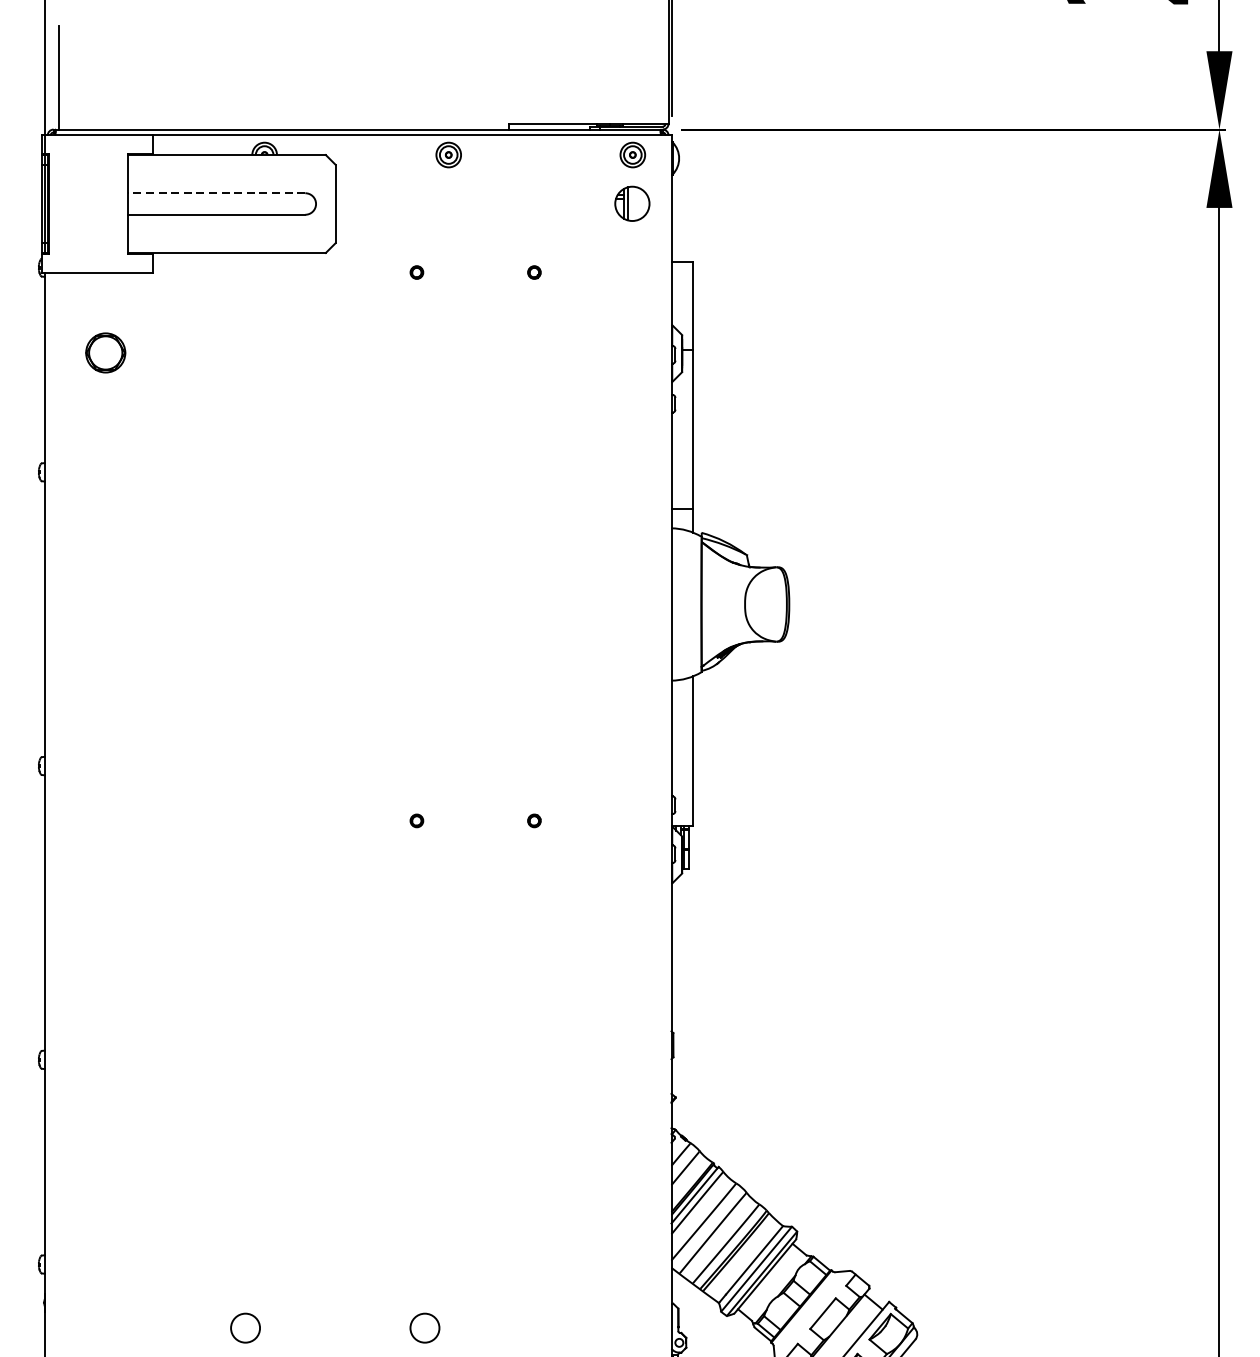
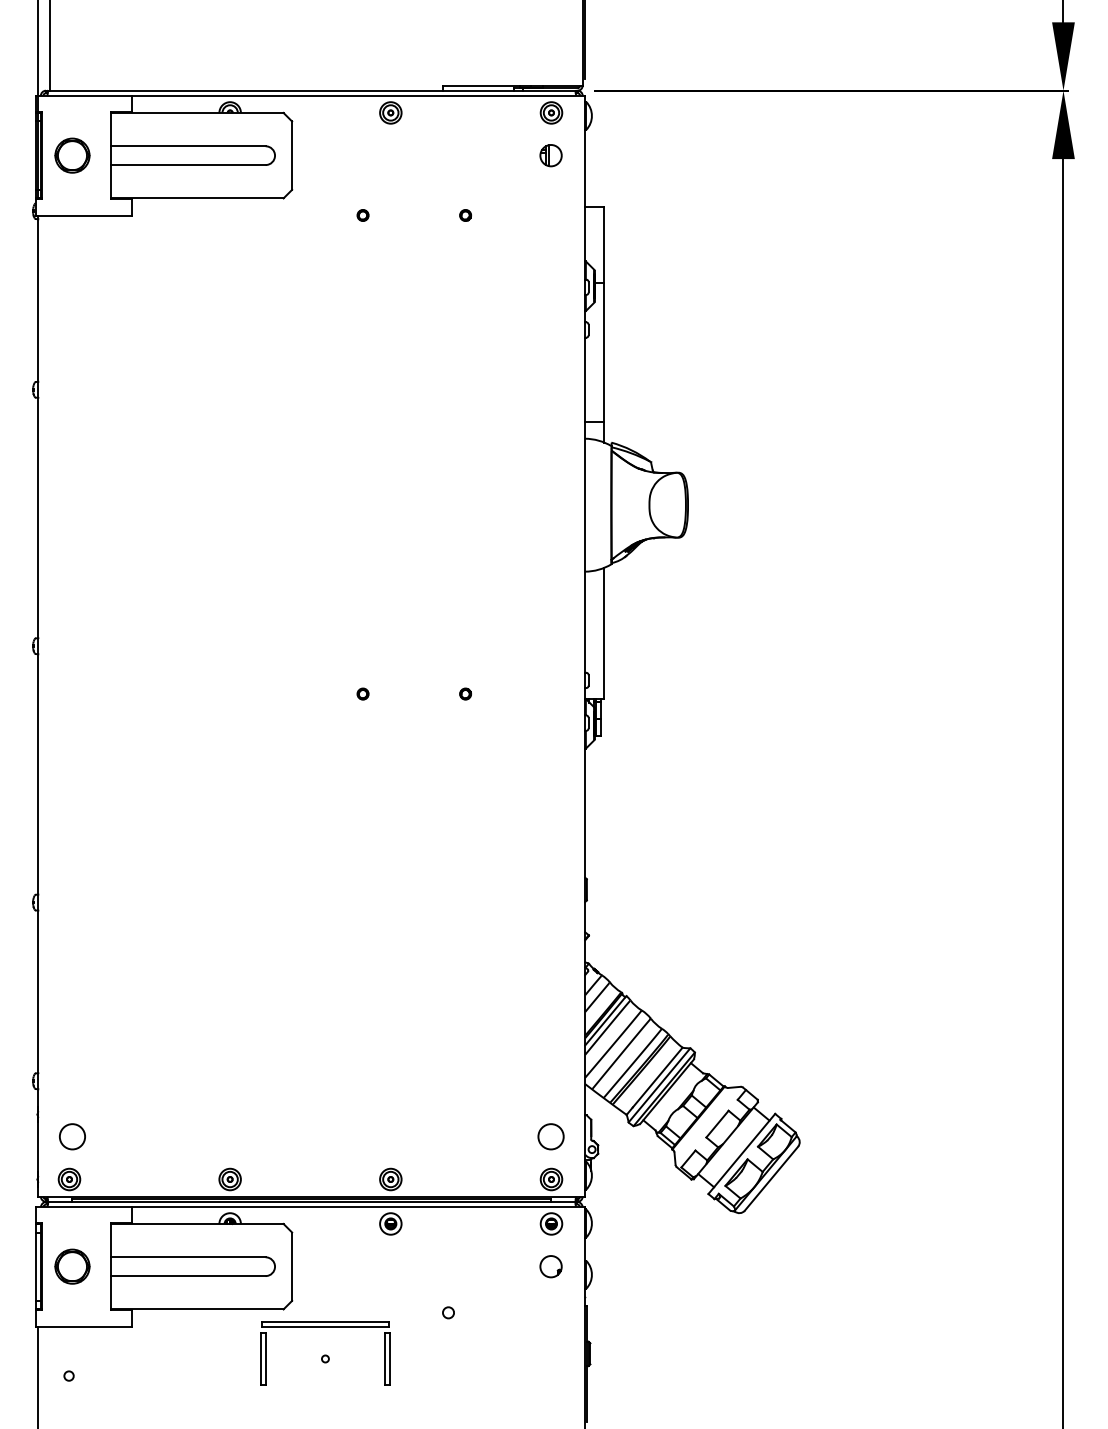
line: (215, 193) -> (187, 146), dashed -> solid
part: (631, 203) -> (550, 155), size x0.71
part: (105, 352) -> (72, 155), moved
circle: (245, 1327) -> (72, 1136), moved
circle: (424, 1327) -> (550, 1136), moved

